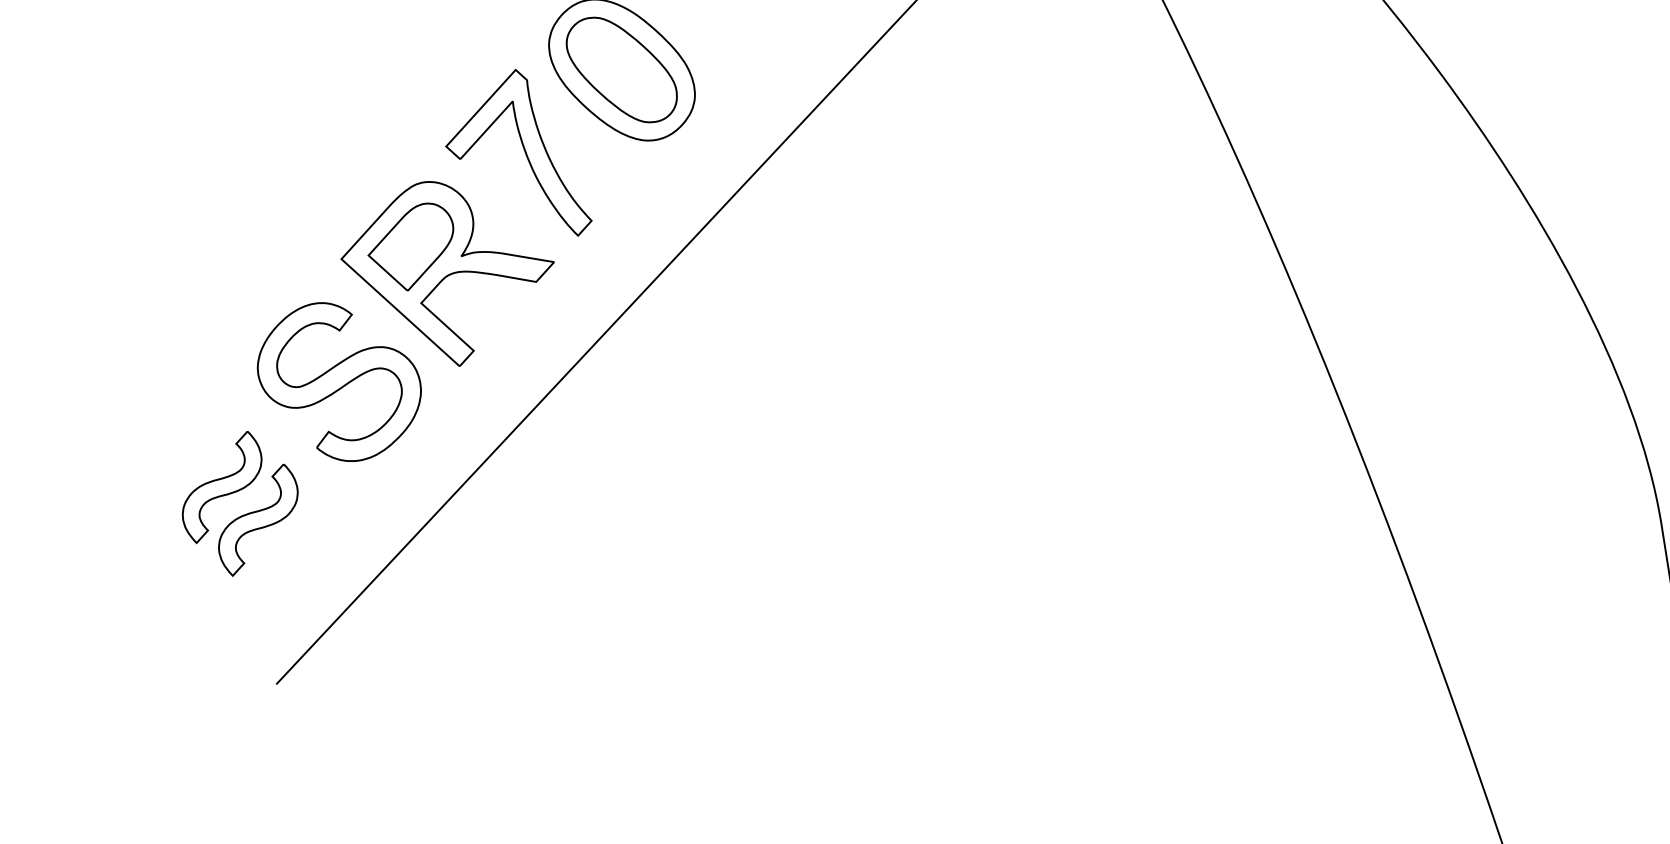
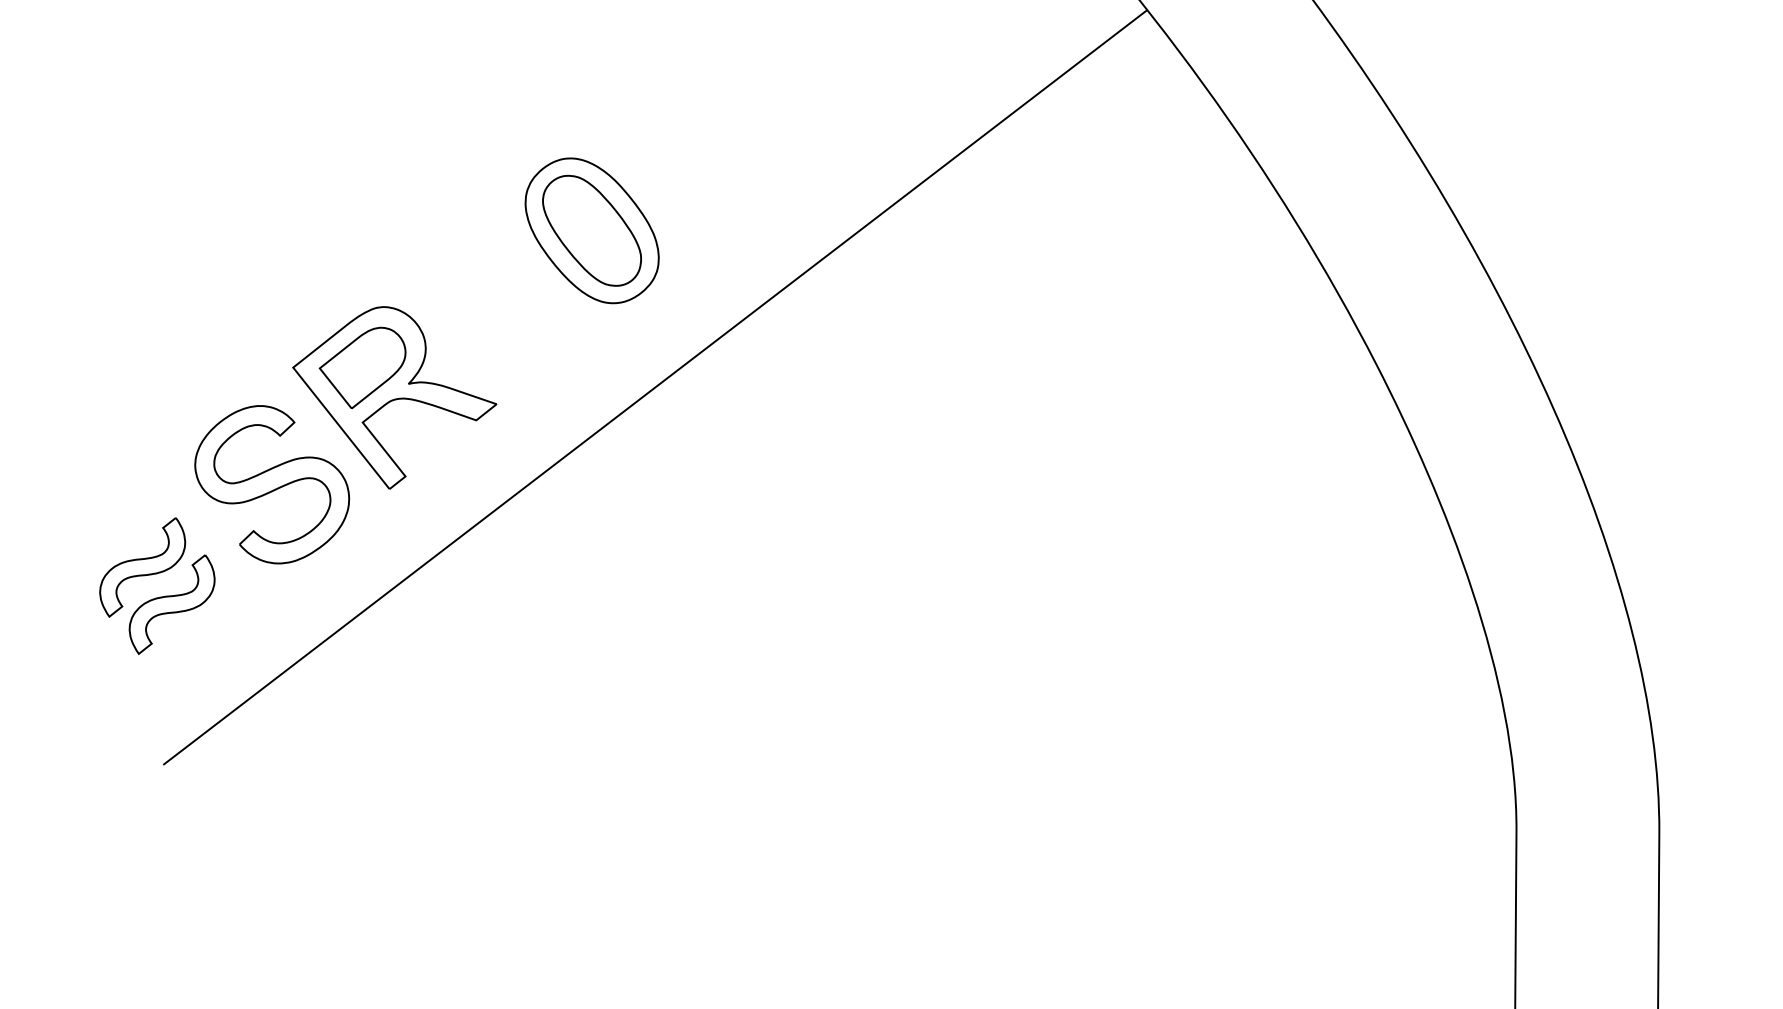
part: (524, 152) -> (485, 294), removed

